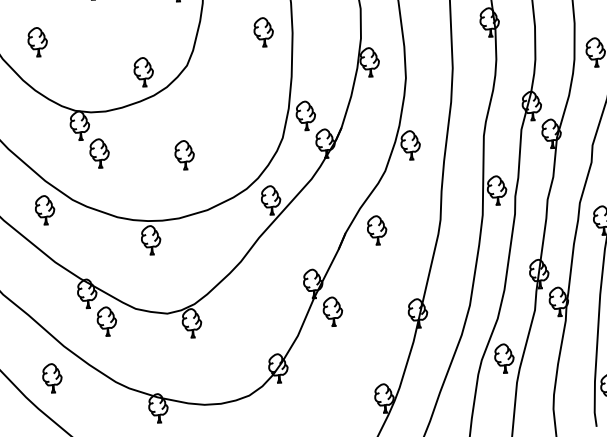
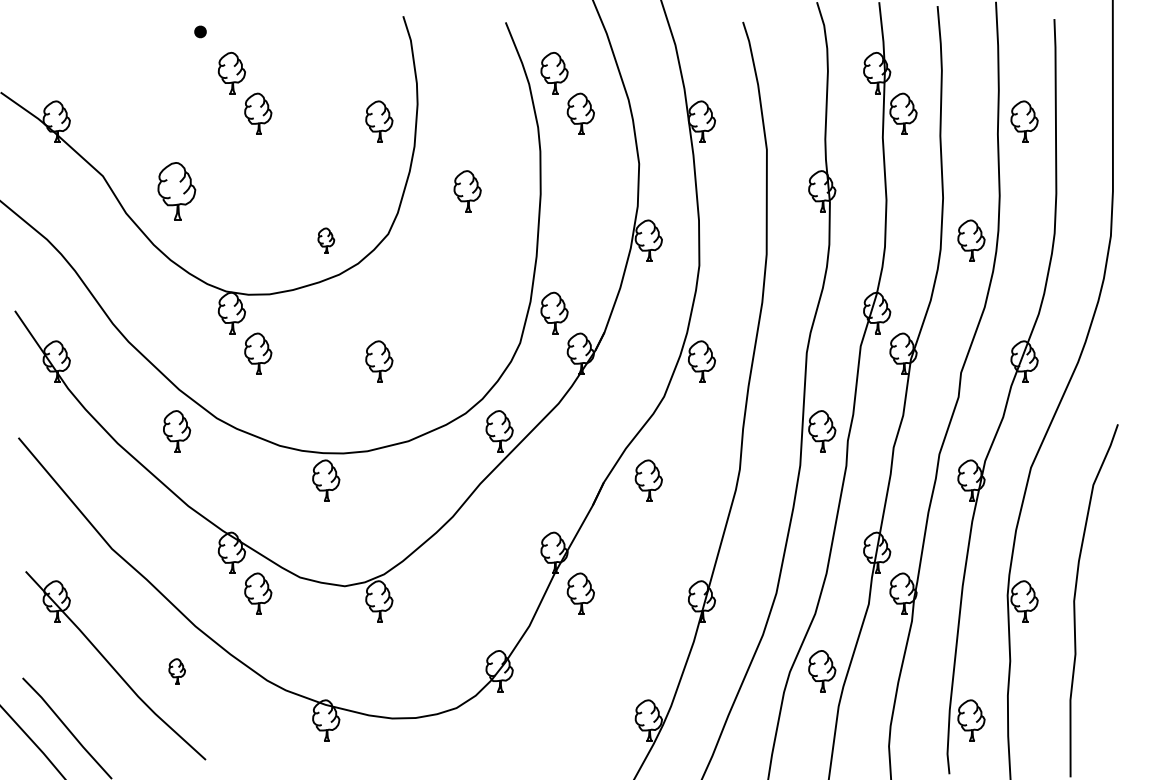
part: (263, 32) -> (467, 191), moved
part: (38, 42) -> (177, 191), size x1.4
part: (143, 72) -> (326, 240), size x0.6
part: (52, 378) -> (177, 671), size x0.6

